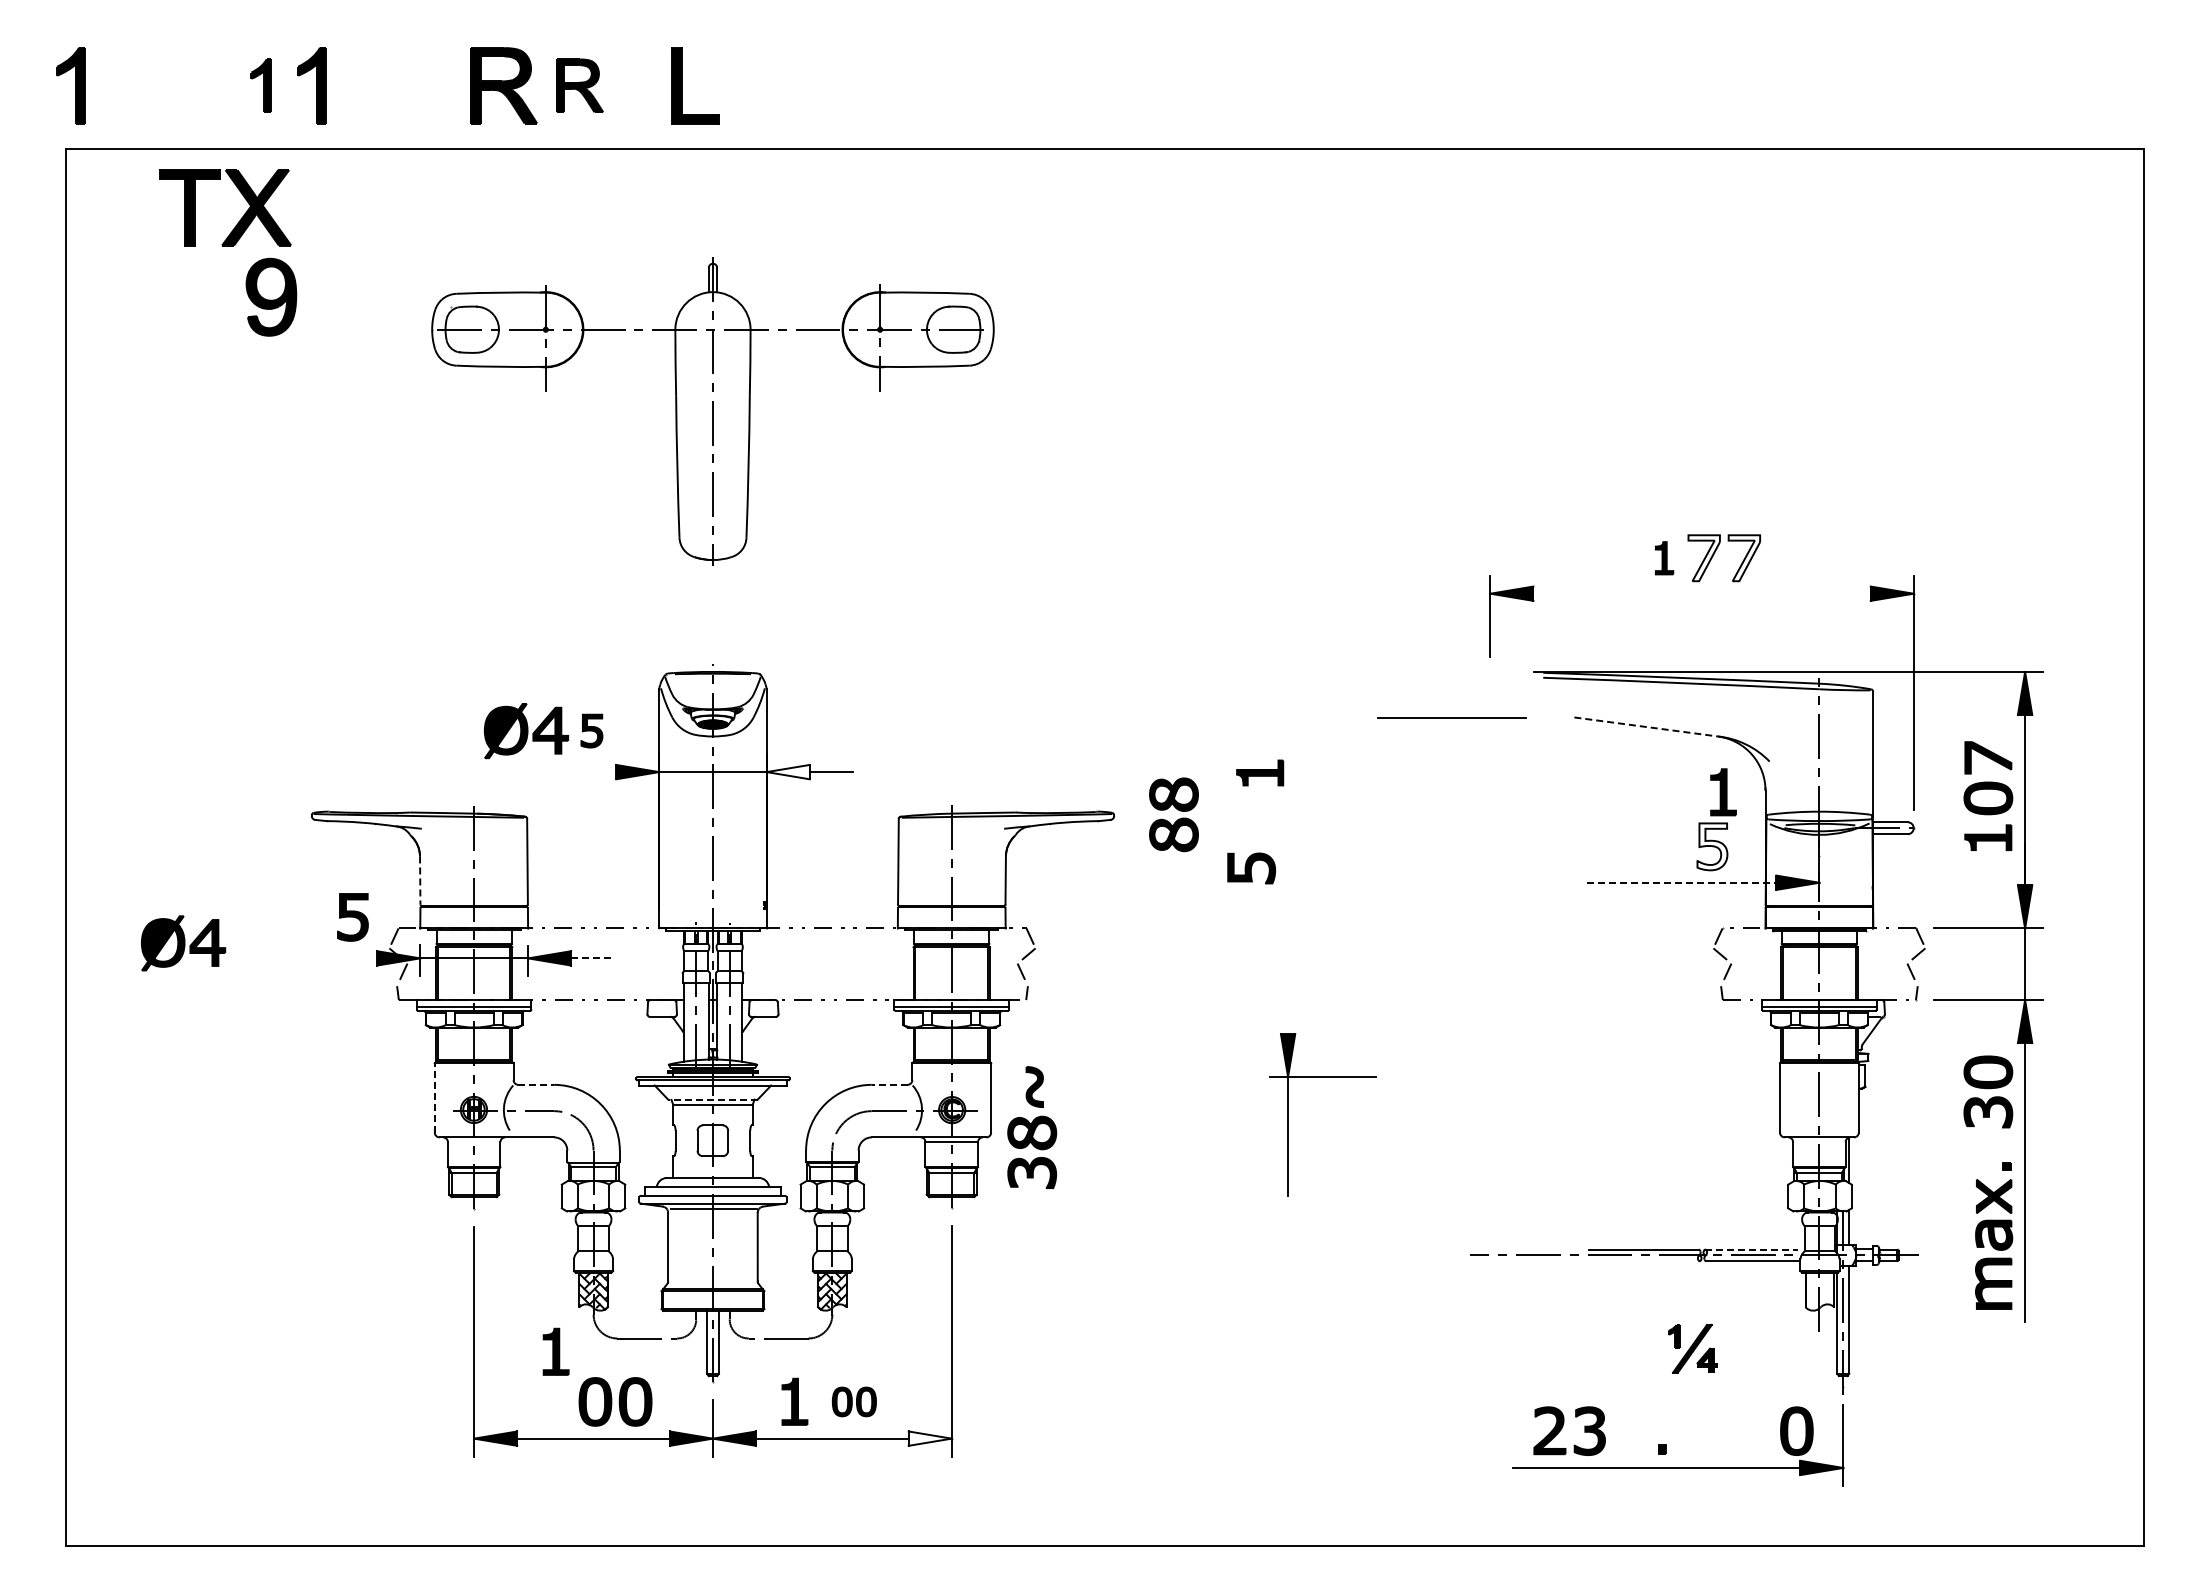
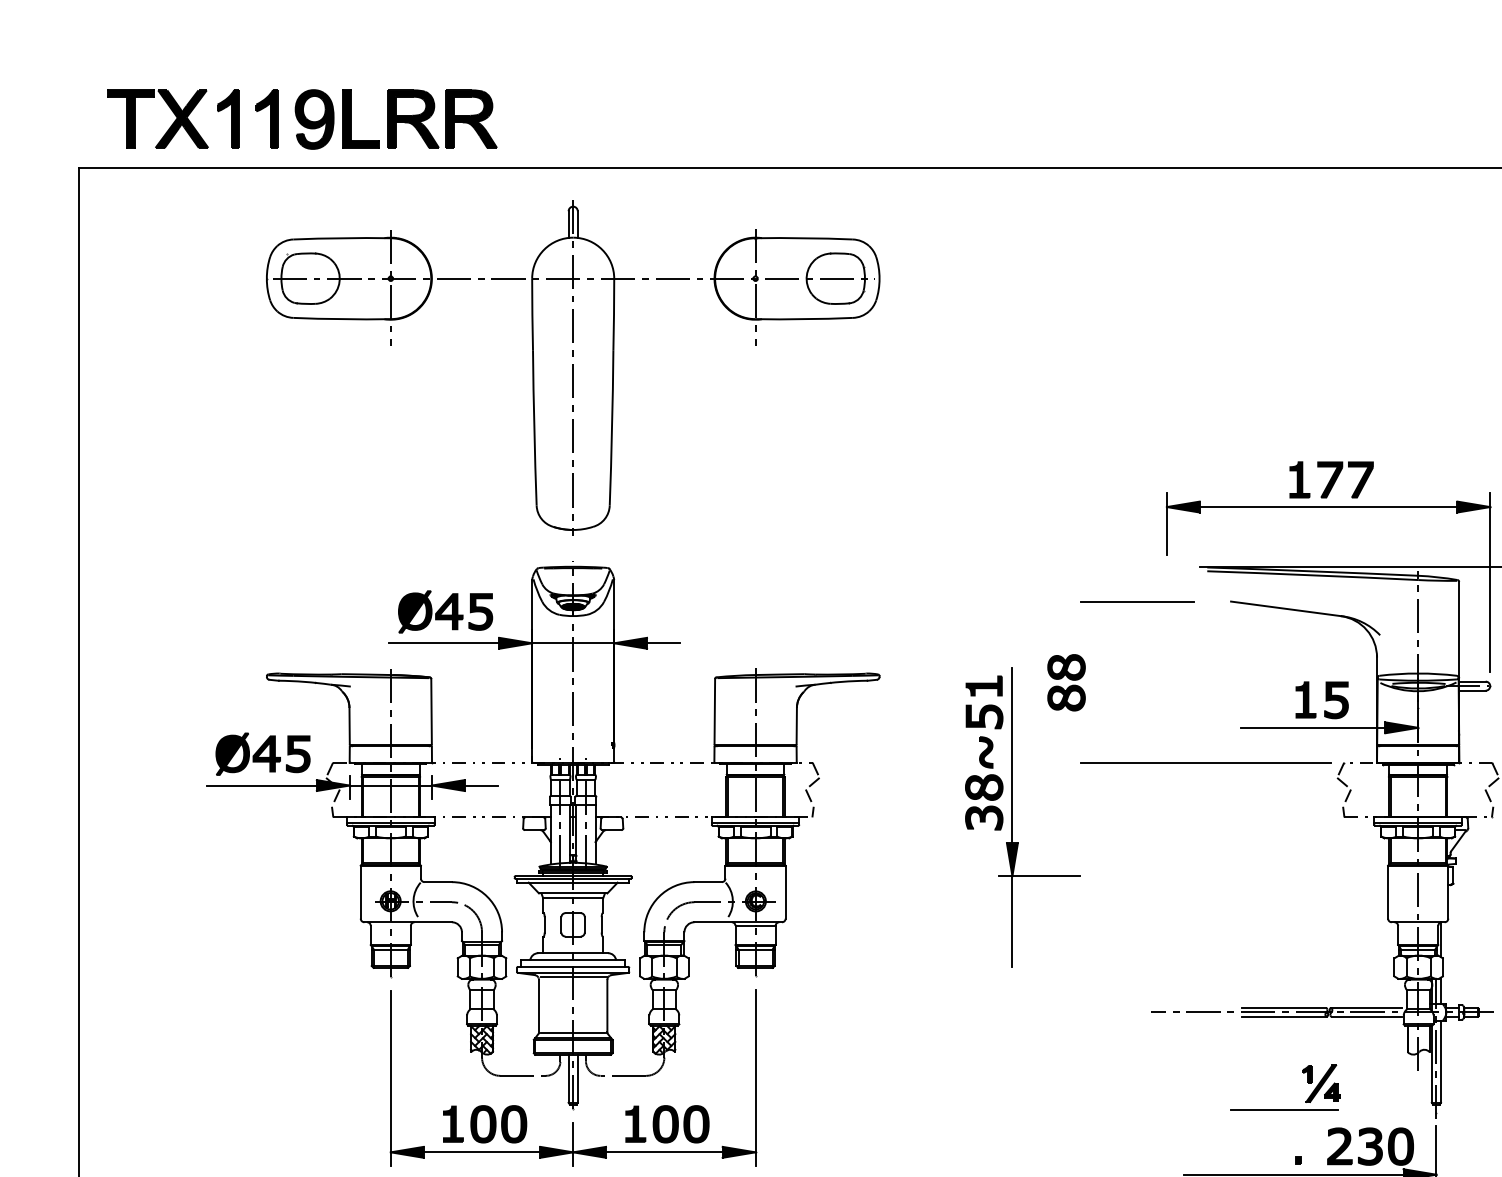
part: (70, 85) -> (82, 118), removed
part: (260, 85) -> (227, 118), size x1.43
part: (579, 85) -> (471, 118), size x1.43
part: (682, 85) -> (351, 118), moved
part: (241, 217) -> (170, 126), moved
part: (271, 296) -> (314, 118), moved
part: (712, 411) -> (572, 367), size x1.43
part: (1664, 558) -> (1299, 480), size x1.43
fill: (1703, 558) -> (1329, 480), added
fill: (1744, 558) -> (1360, 480), added
line: (1701, 593) -> (1328, 506), added
line: (1646, 727) -> (1286, 609), dashed -> solid
part: (591, 730) -> (480, 611), size x1.43
fill: (787, 771) -> (630, 642), added
line: (544, 772) -> (444, 643), added
part: (1260, 772) -> (984, 685), moved
part: (1723, 792) -> (1305, 700), moved
part: (1173, 814) -> (1066, 682), moved
fill: (1712, 846) -> (1336, 700), added
line: (420, 881) -> (349, 726), dashed -> solid
line: (1681, 882) -> (1312, 727), dashed -> solid
line: (1288, 918) -> (1012, 755), added
line: (1540, 928) -> (1205, 762), added
part: (183, 943) -> (248, 754), moved
line: (305, 958) -> (262, 785), added
line: (593, 958) -> (481, 785), dashed -> solid
line: (536, 1084) -> (438, 881), dashed -> solid
line: (889, 1084) -> (708, 881), dashed -> solid
line: (434, 1098) -> (360, 892), dashed -> solid
line: (712, 1099) -> (572, 893), dashed -> solid
part: (1032, 1127) -> (984, 783), moved
line: (1751, 1249) -> (1366, 1007), dashed -> solid
line: (1643, 1261) -> (1283, 1017), added
line: (713, 1281) -> (573, 1032), added
part: (555, 1351) -> (452, 1123), moved
line: (1644, 1382) -> (1284, 1109), added
part: (854, 1401) -> (681, 1123), size x1.67
part: (1563, 1426) -> (1350, 1143), moved
fill: (929, 1438) -> (738, 1152), added

